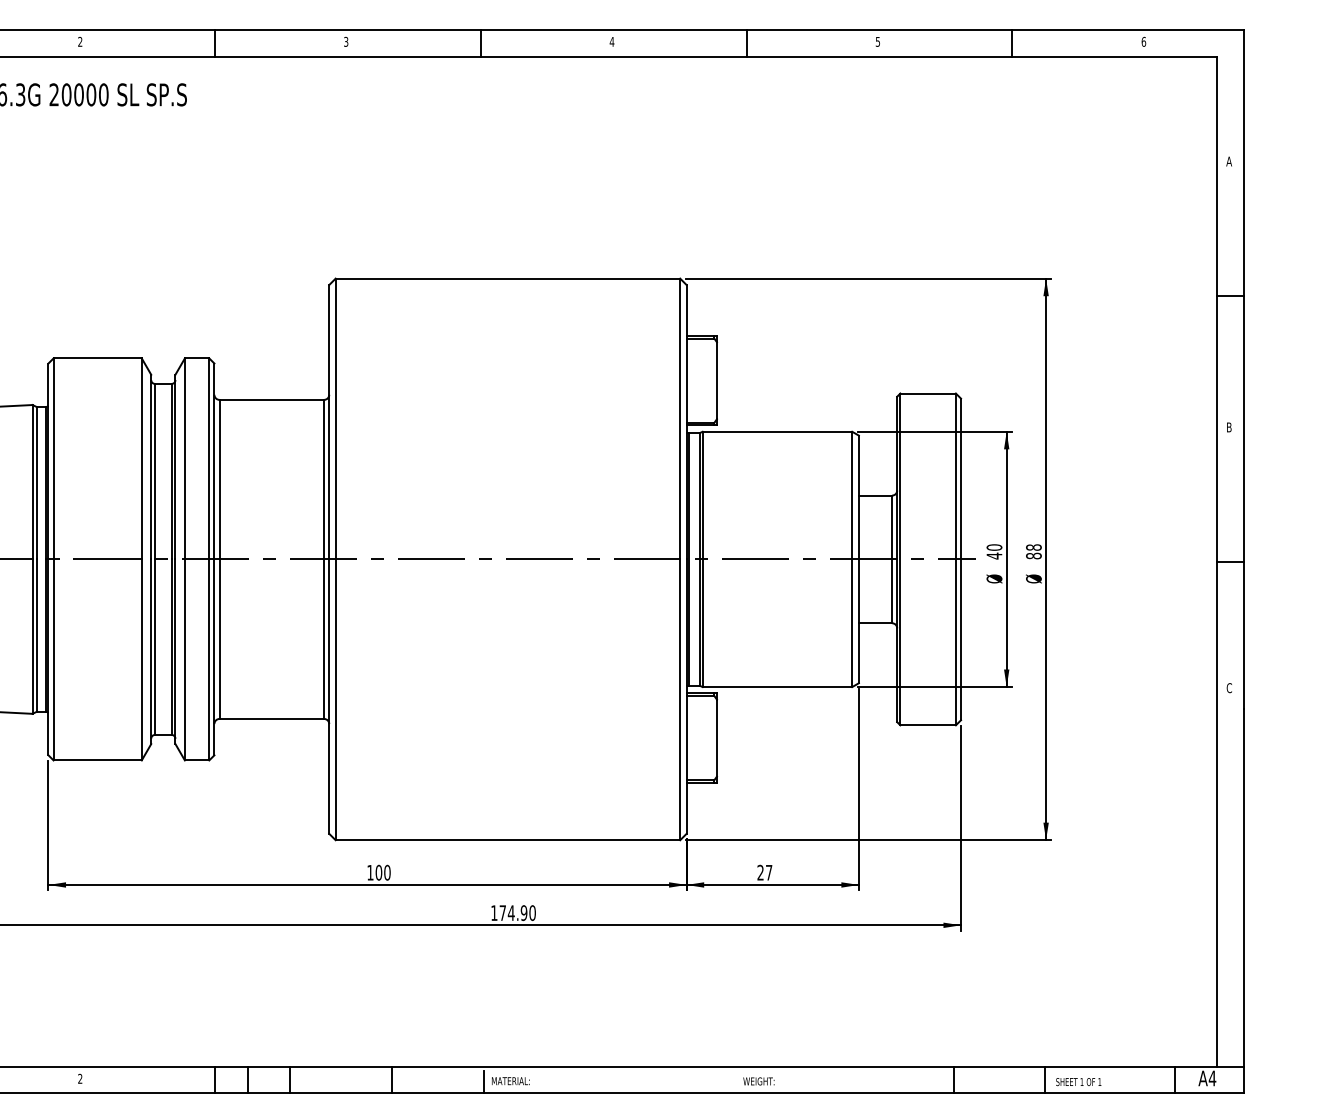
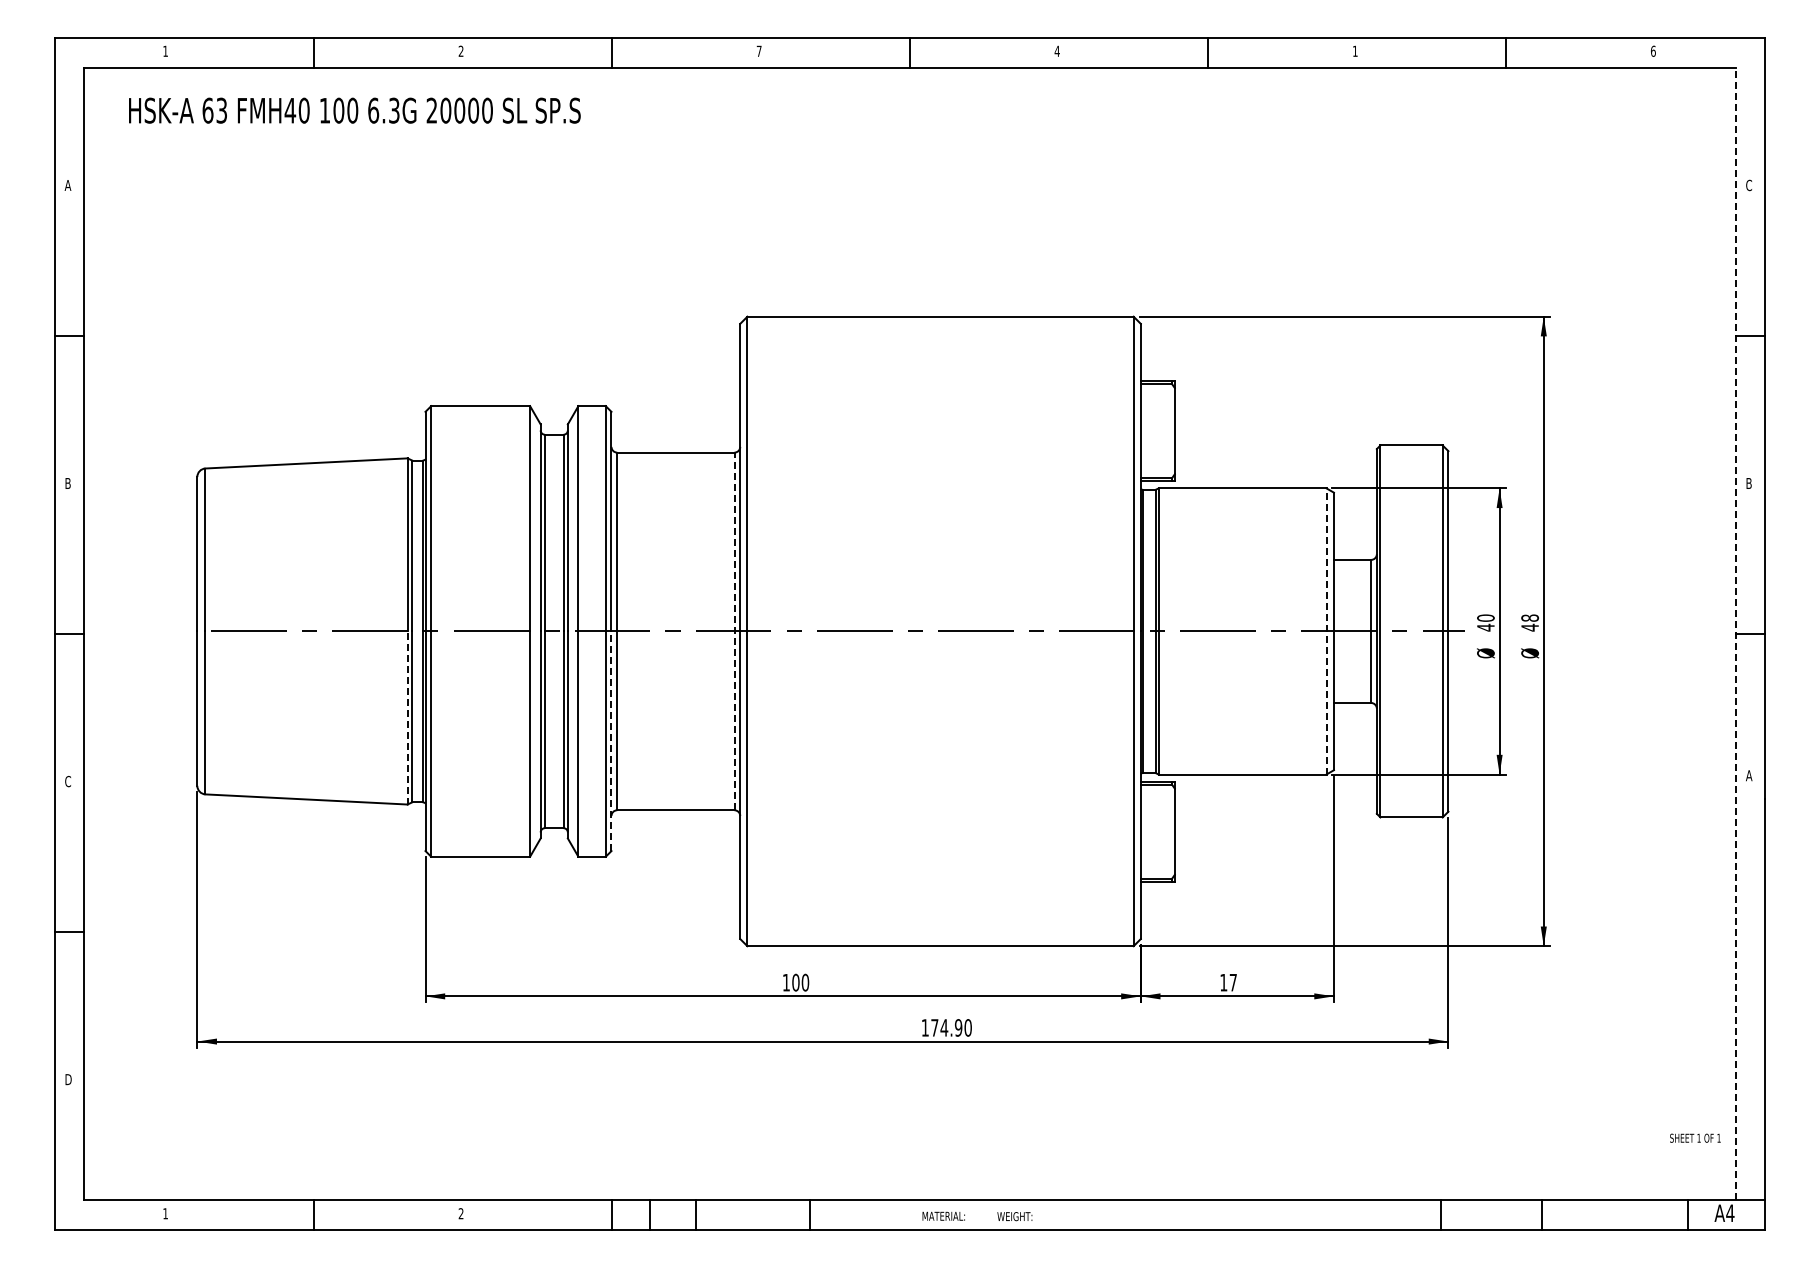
text: (345, 41) -> (758, 50), 3 -> 7
text: (878, 41) -> (1355, 50), 5 -> 1
text: (1228, 161) -> (1748, 185), A -> C
text: (1034, 555) -> (1530, 627), 88 -> 48
line: (852, 558) -> (1326, 630), solid -> dashed
line: (324, 559) -> (734, 631), solid -> dashed
line: (1217, 561) -> (1735, 633), solid -> dashed
line: (32, 636) -> (407, 717), solid -> dashed
line: (214, 657) -> (611, 741), solid -> dashed
text: (1229, 687) -> (1749, 775), C -> A
text: (760, 872) -> (1223, 982), 27 -> 17
text: (758, 1081) -> (1014, 1216), moved
text: (1078, 1081) -> (1695, 1137), moved
line: (484, 1082) -> (914, 1217), removed

